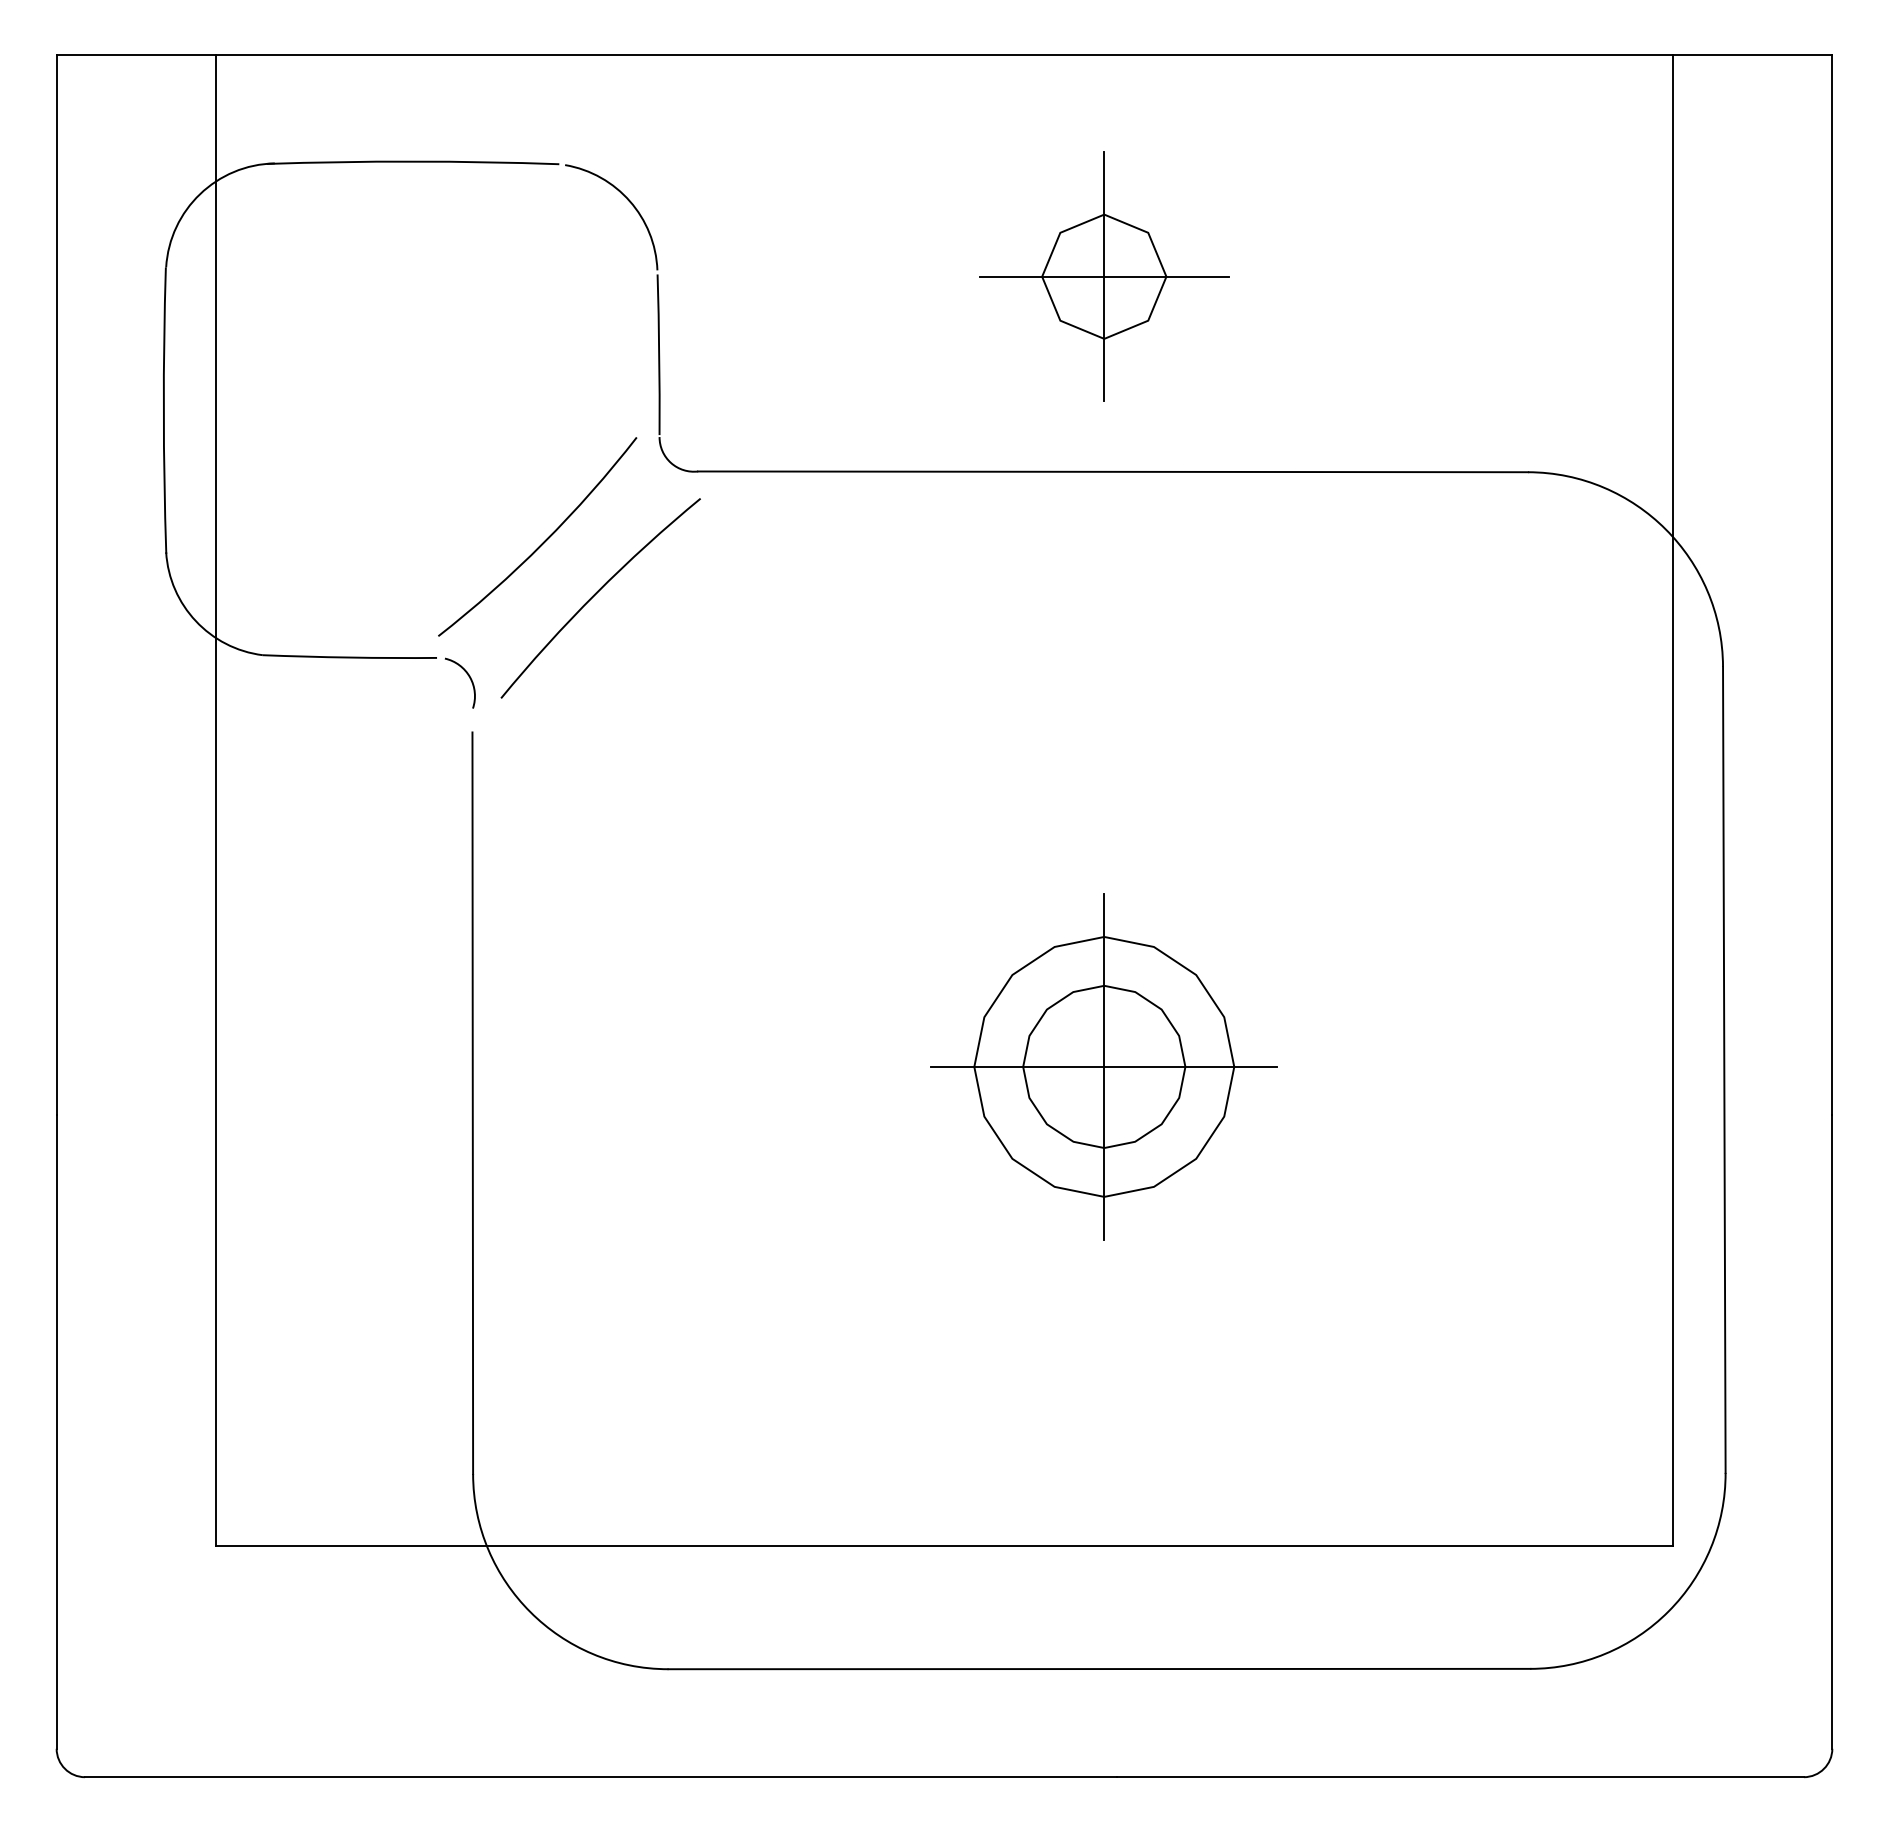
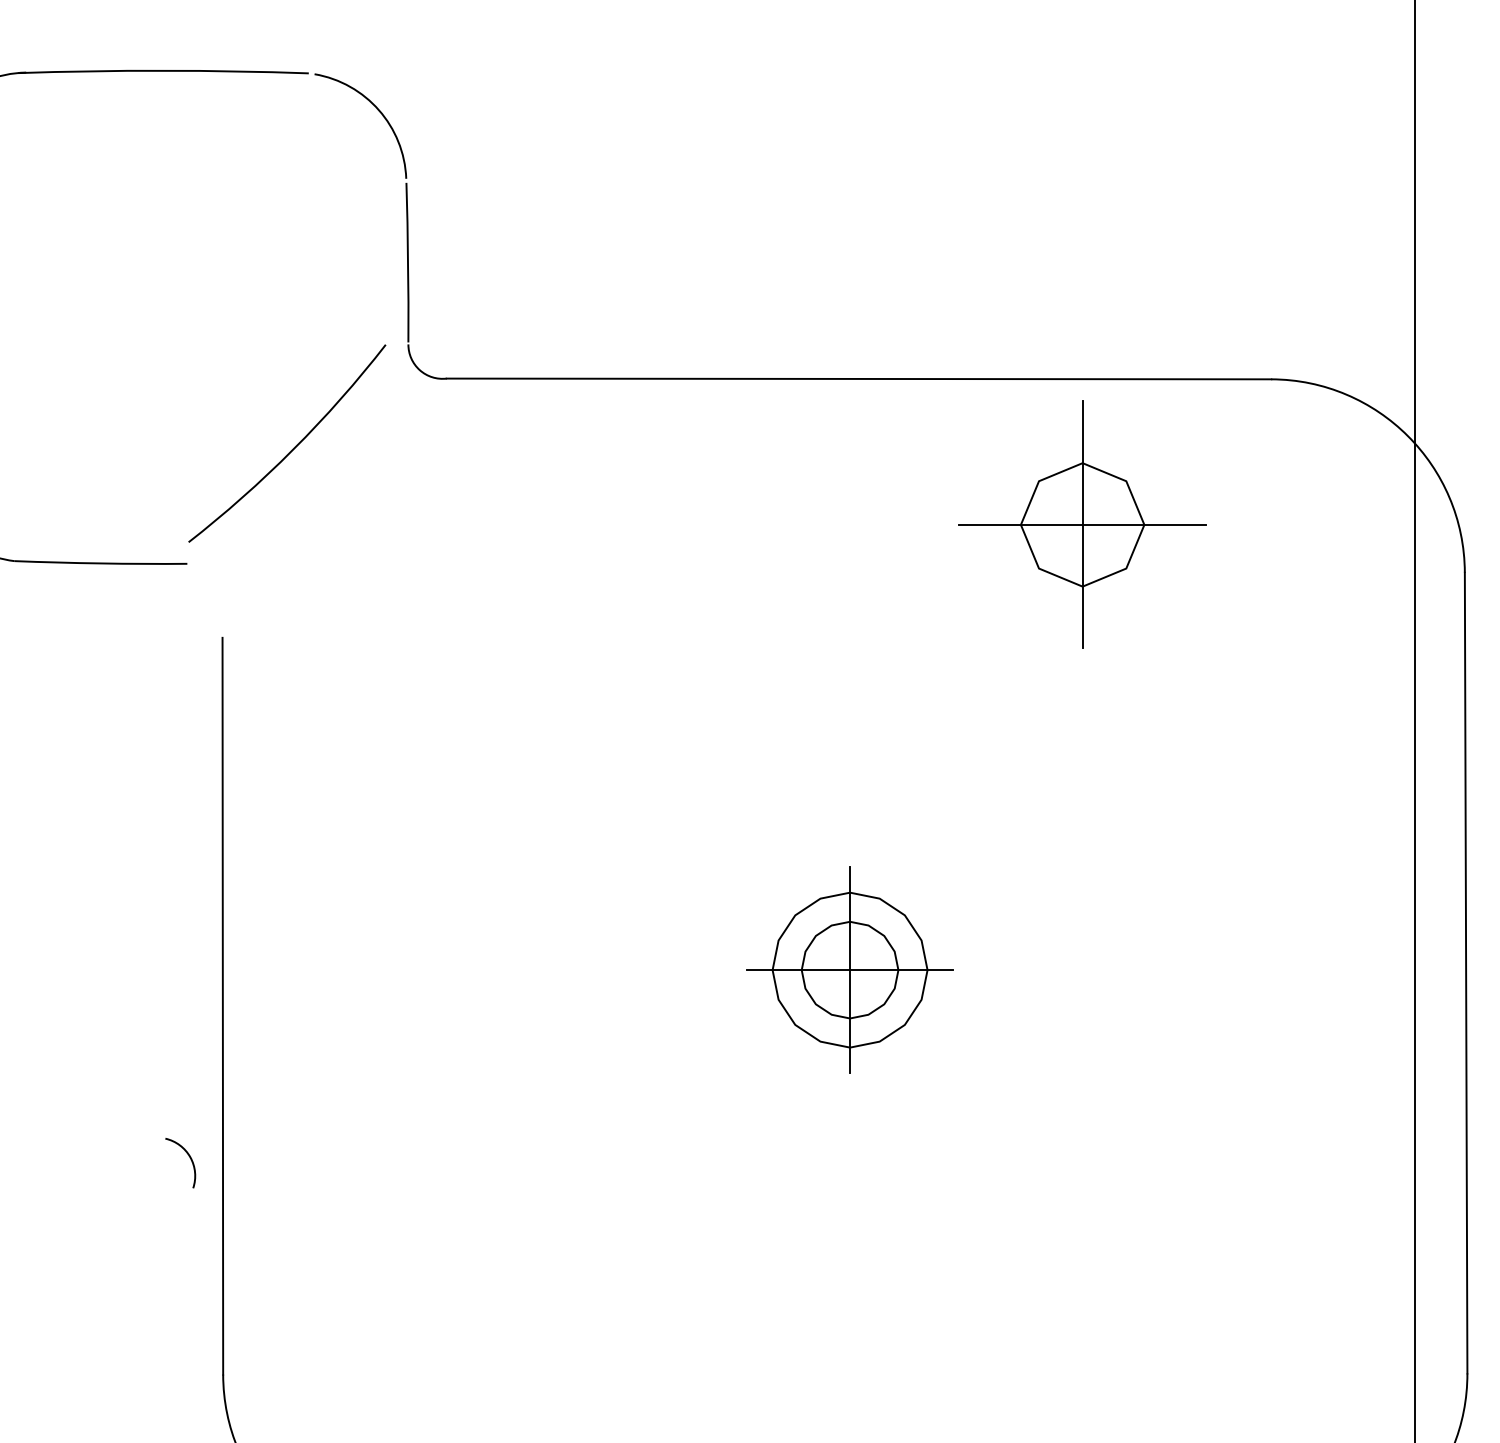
part: (1104, 276) -> (1082, 524), moved
arc: (596, 594) -> (345, 500), removed
arc: (467, 675) -> (187, 1155), moved
part: (1103, 1066) -> (849, 969), size x0.6

